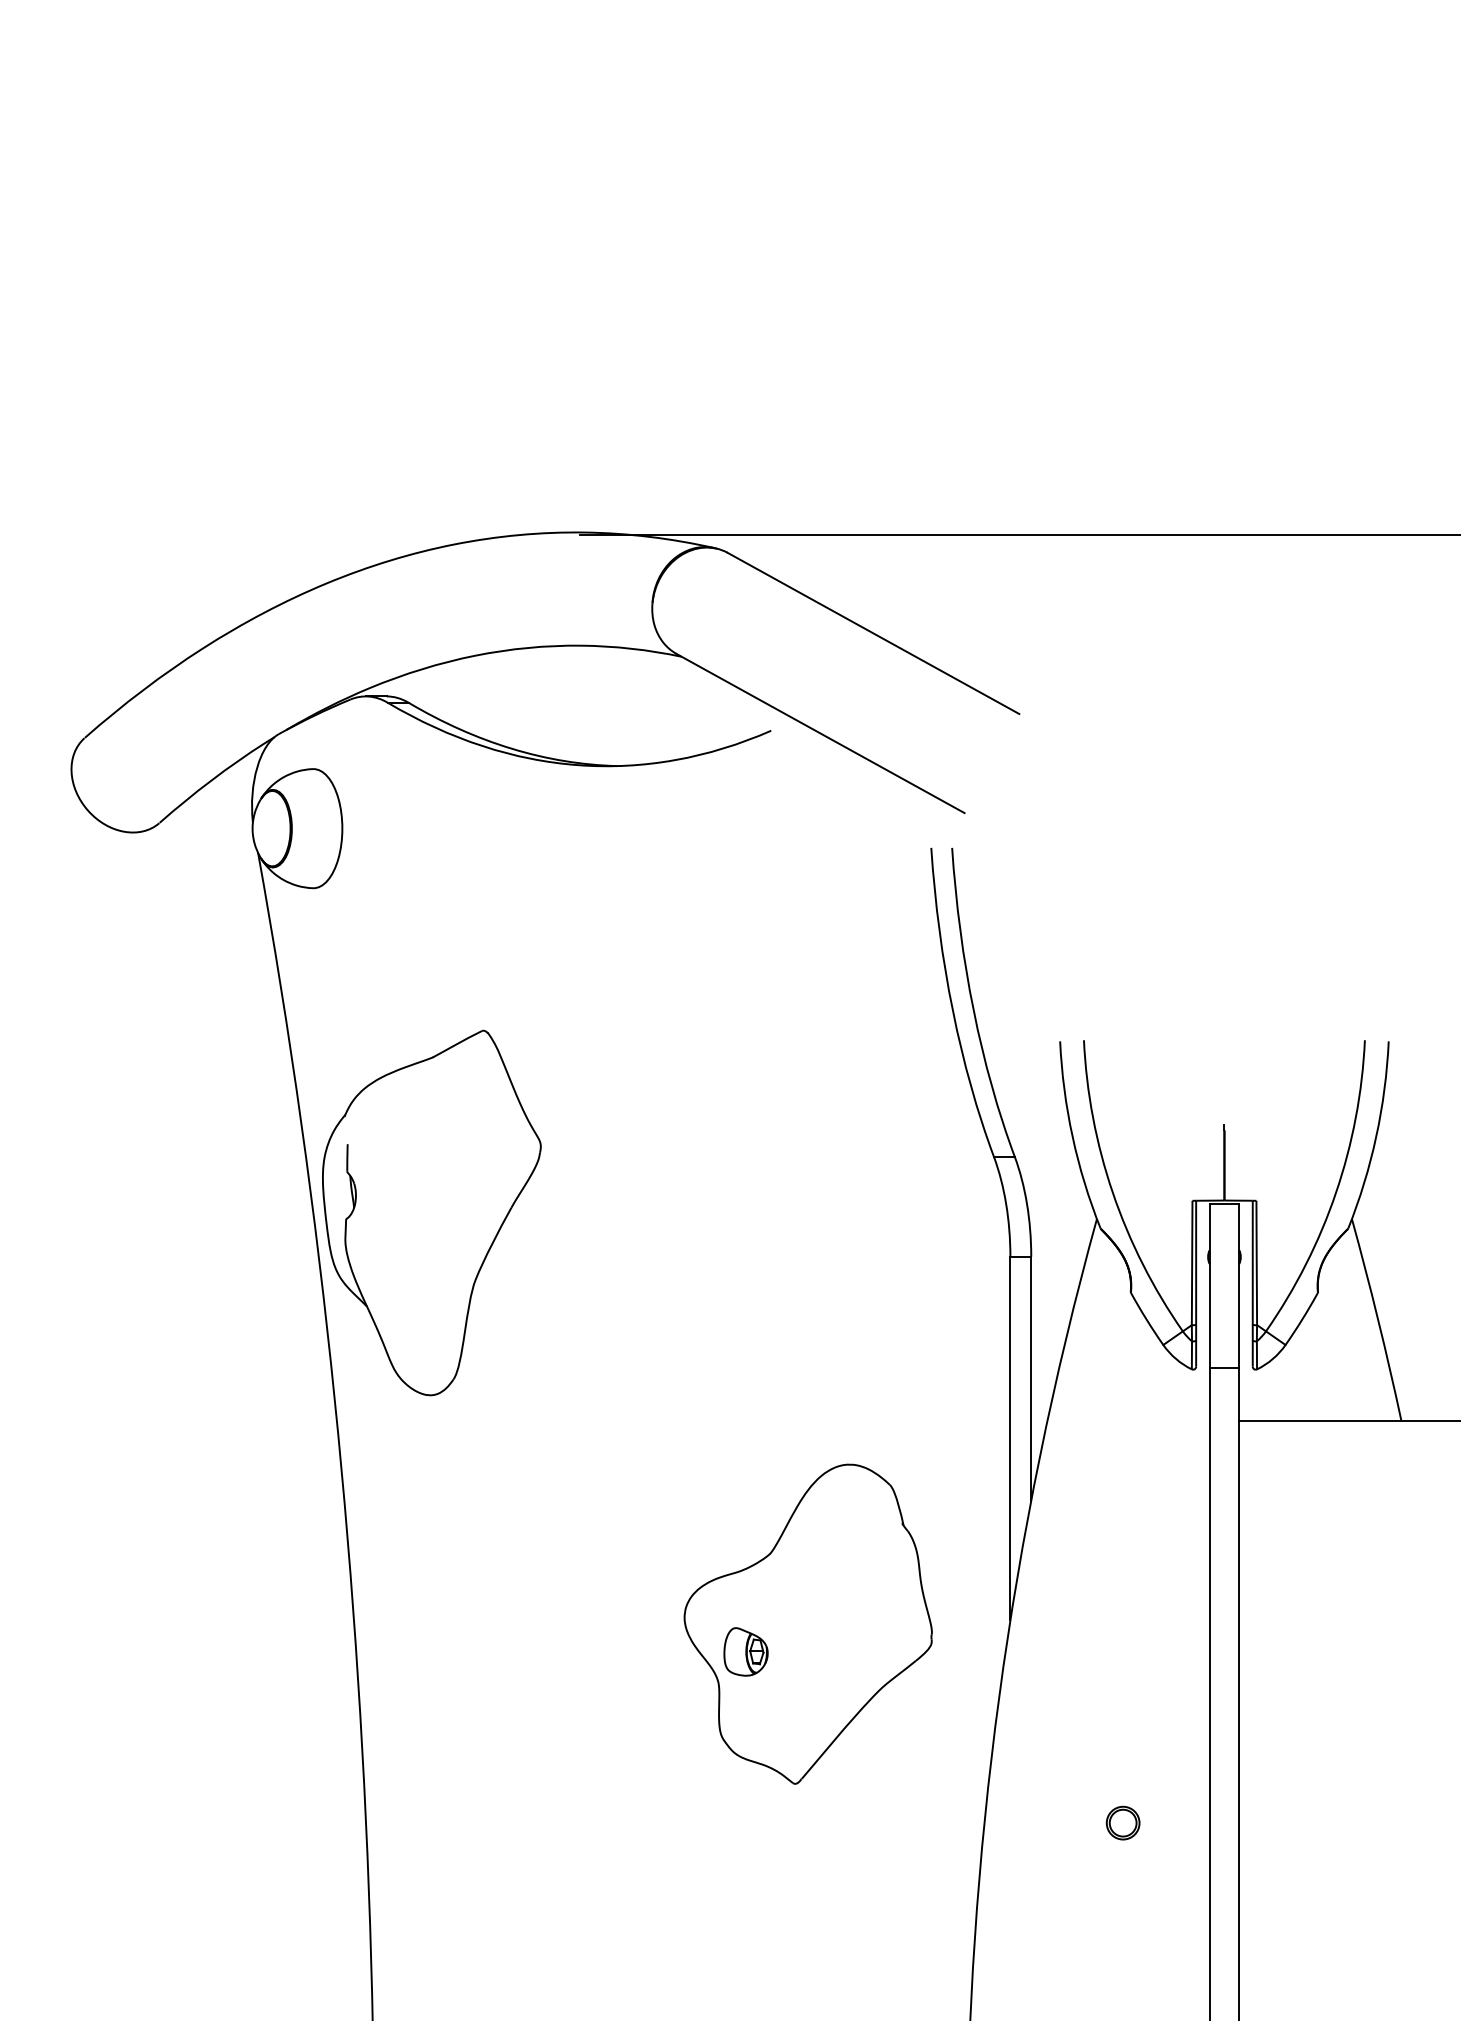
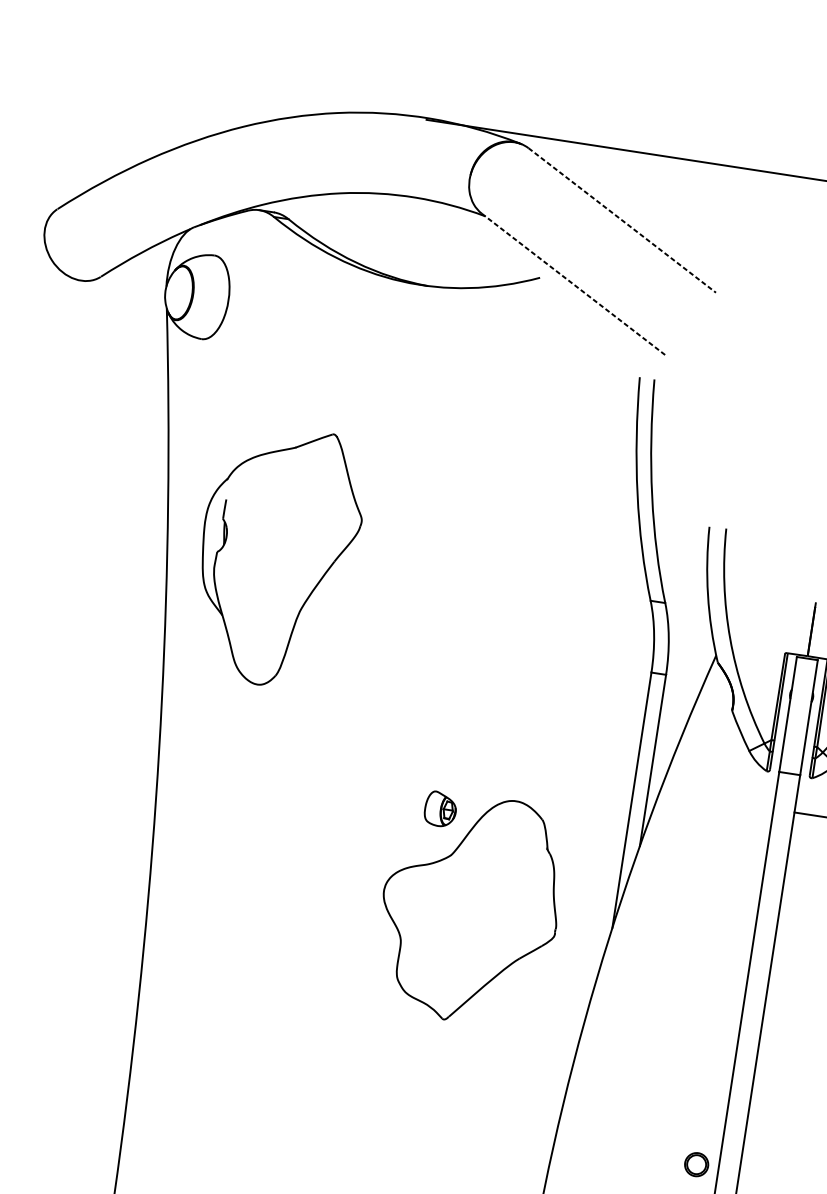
line: (873, 633) -> (622, 220), solid -> dashed
line: (820, 733) -> (574, 285), solid -> dashed
part: (431, 1212) -> (277, 556), moved
part: (745, 1651) -> (440, 808), moved
part: (1122, 1822) -> (696, 1164), moved

